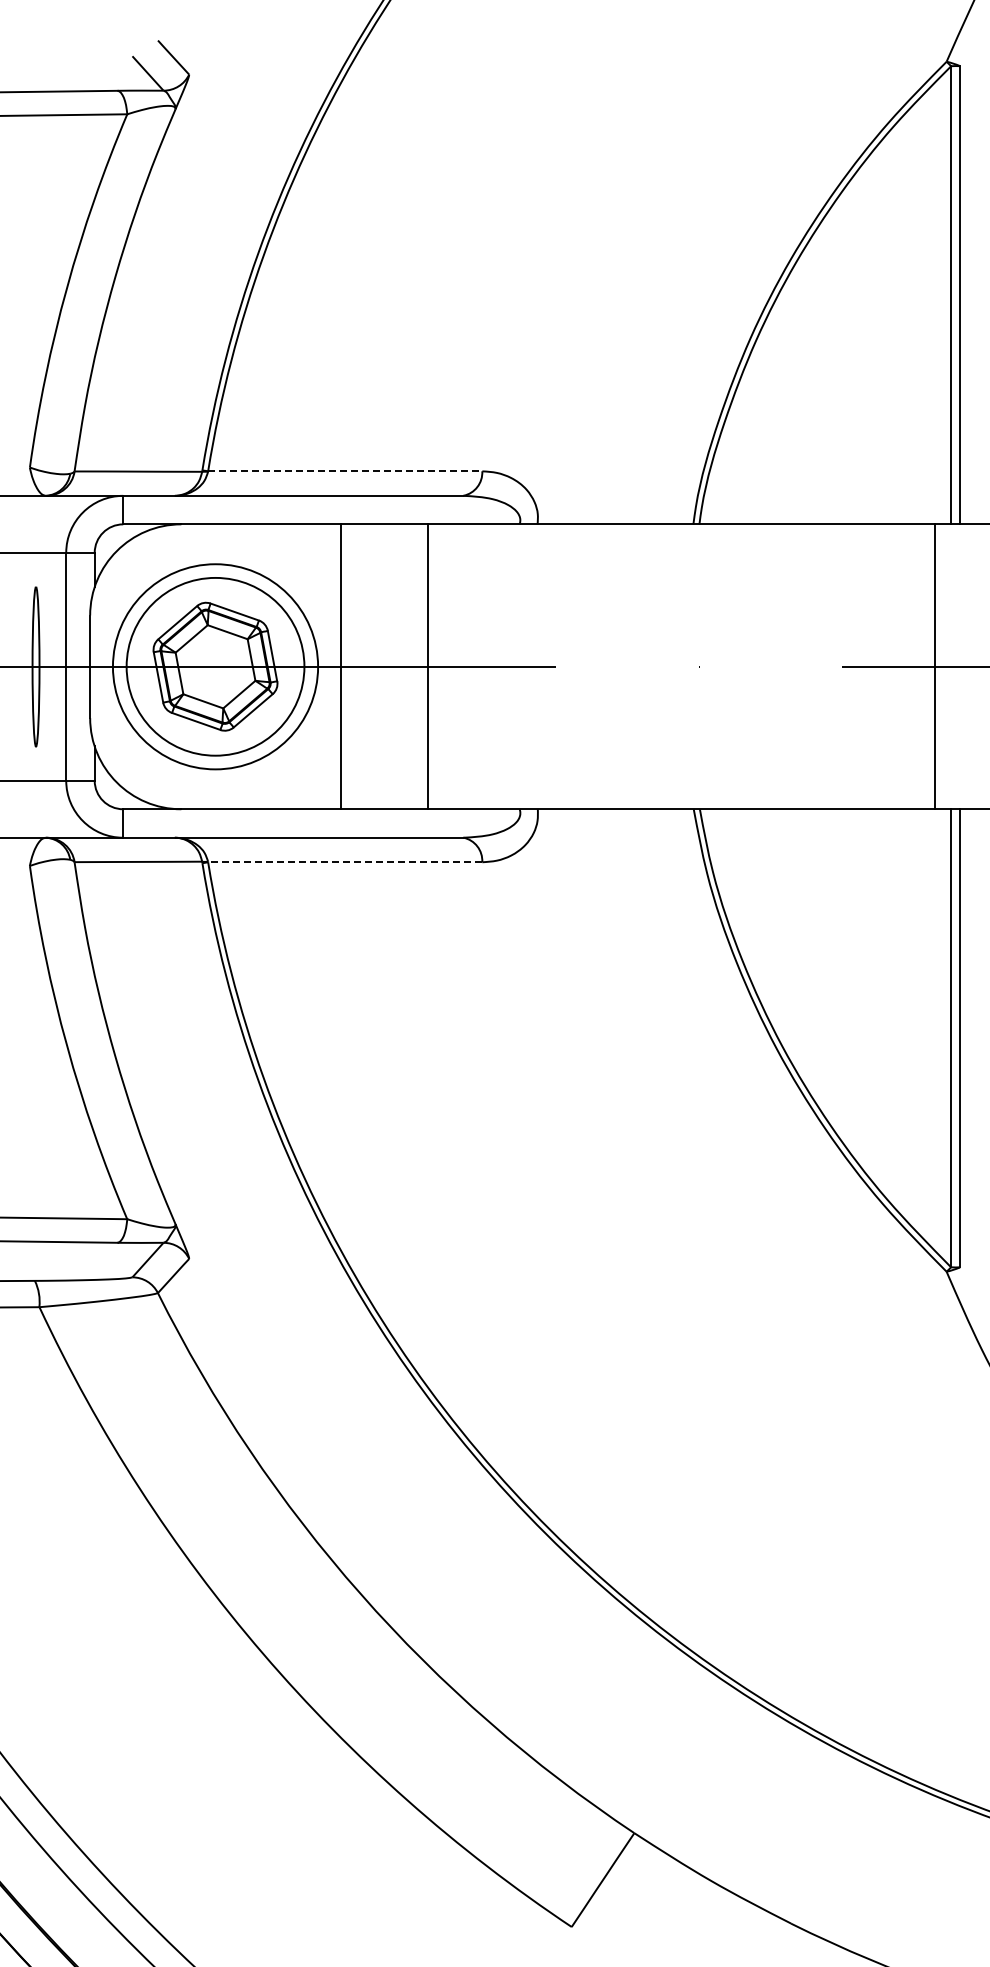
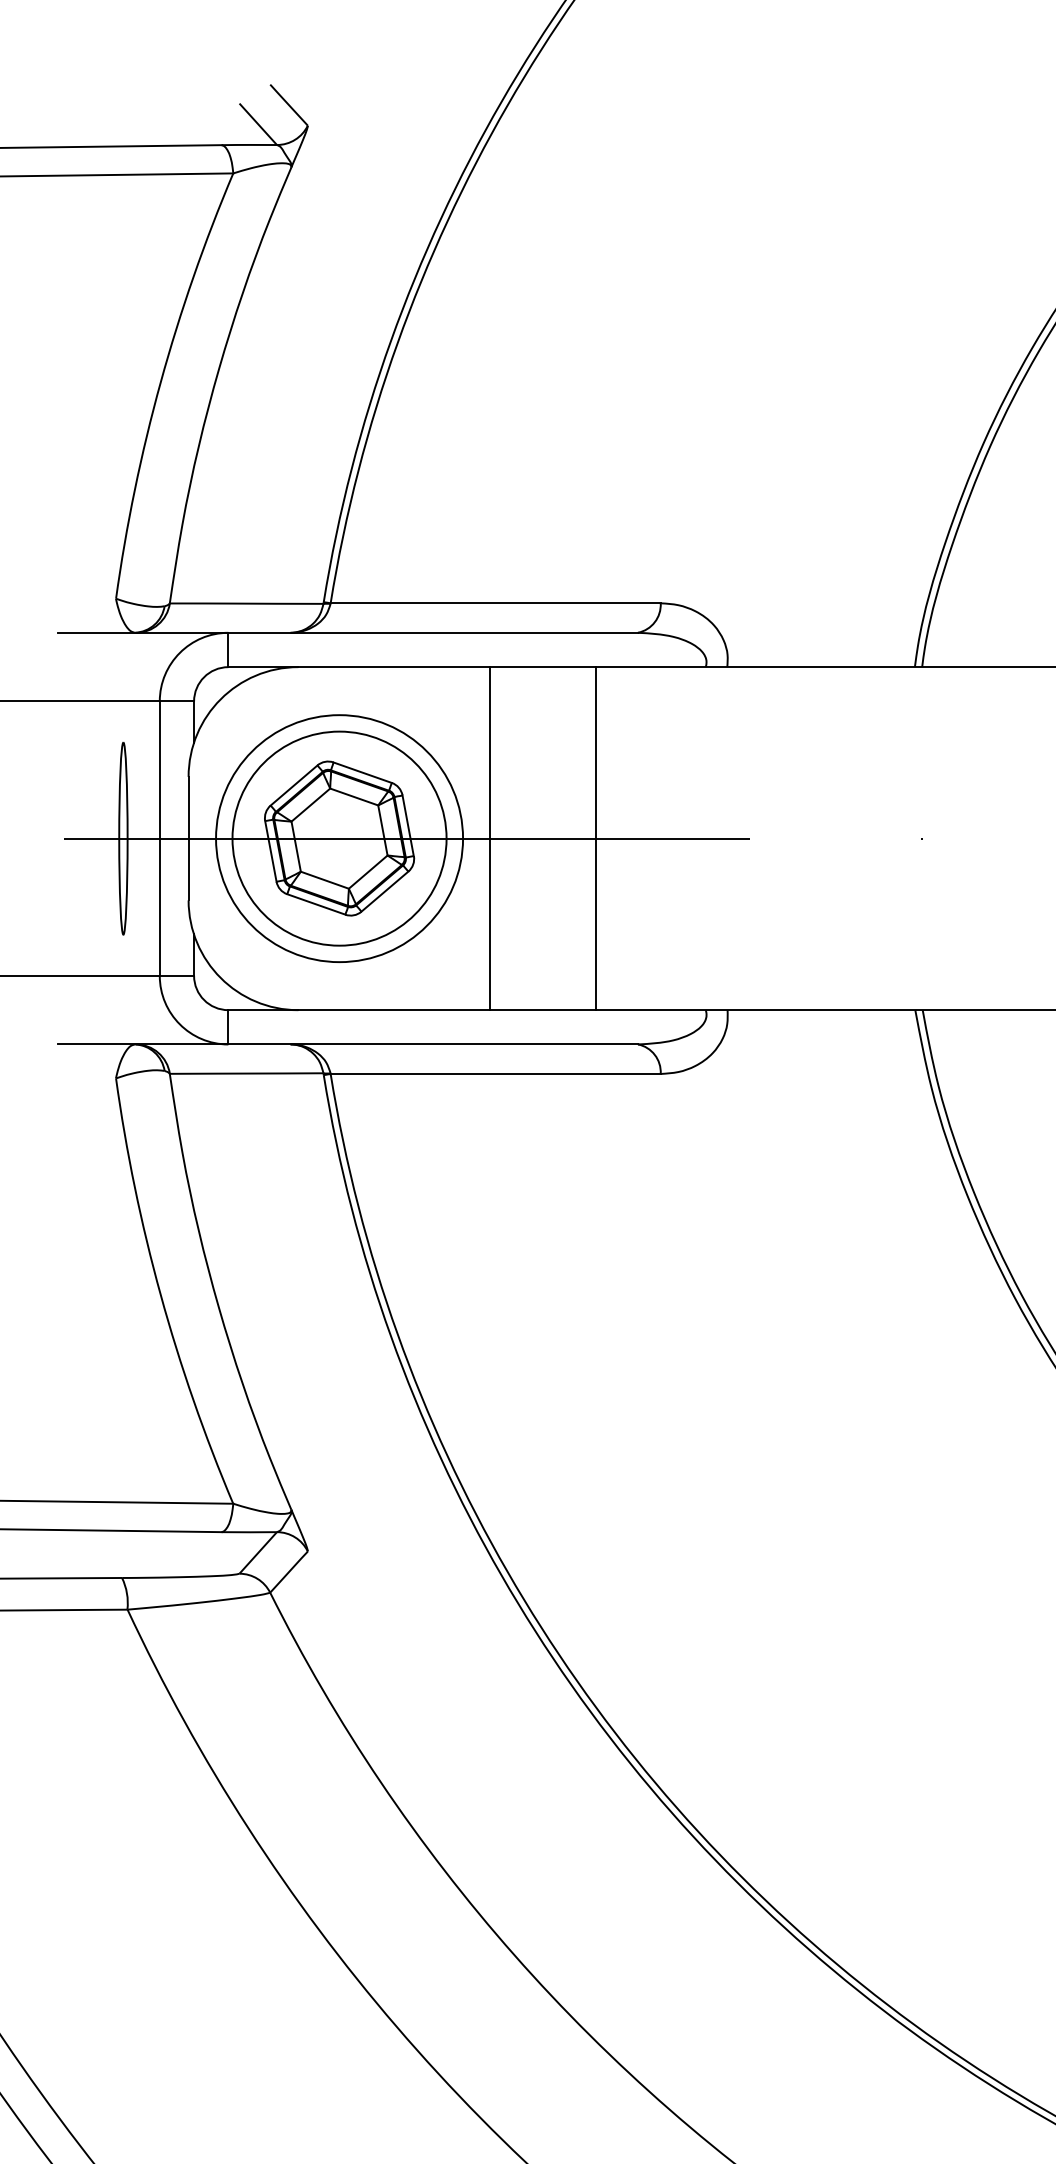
line: (345, 471) -> (496, 603), dashed -> solid
line: (344, 862) -> (494, 1074), dashed -> solid

